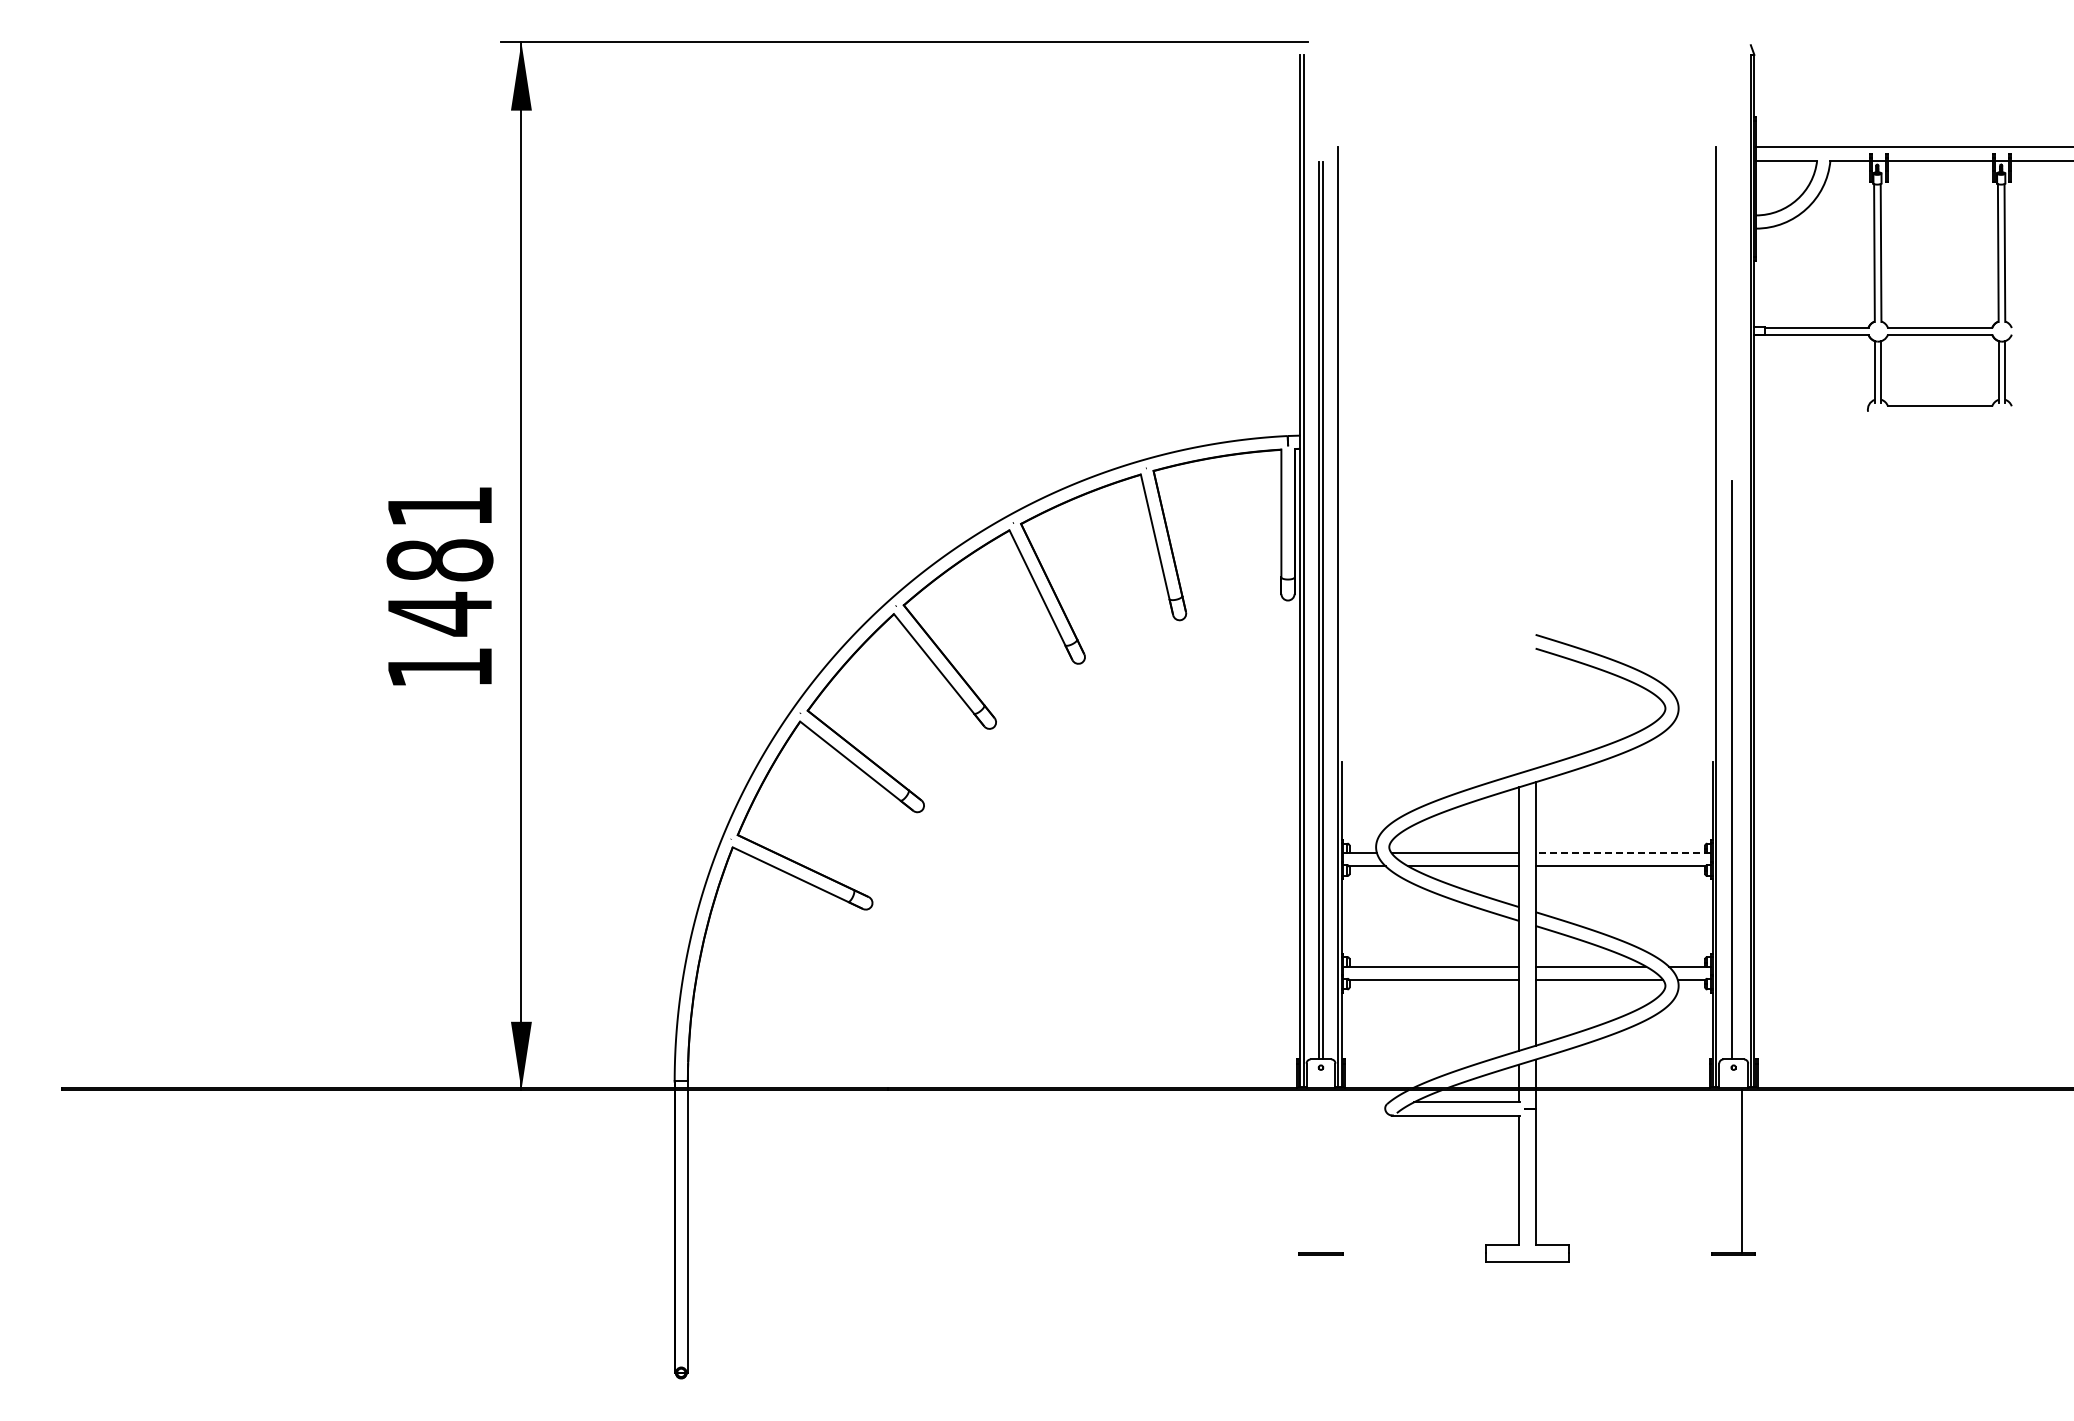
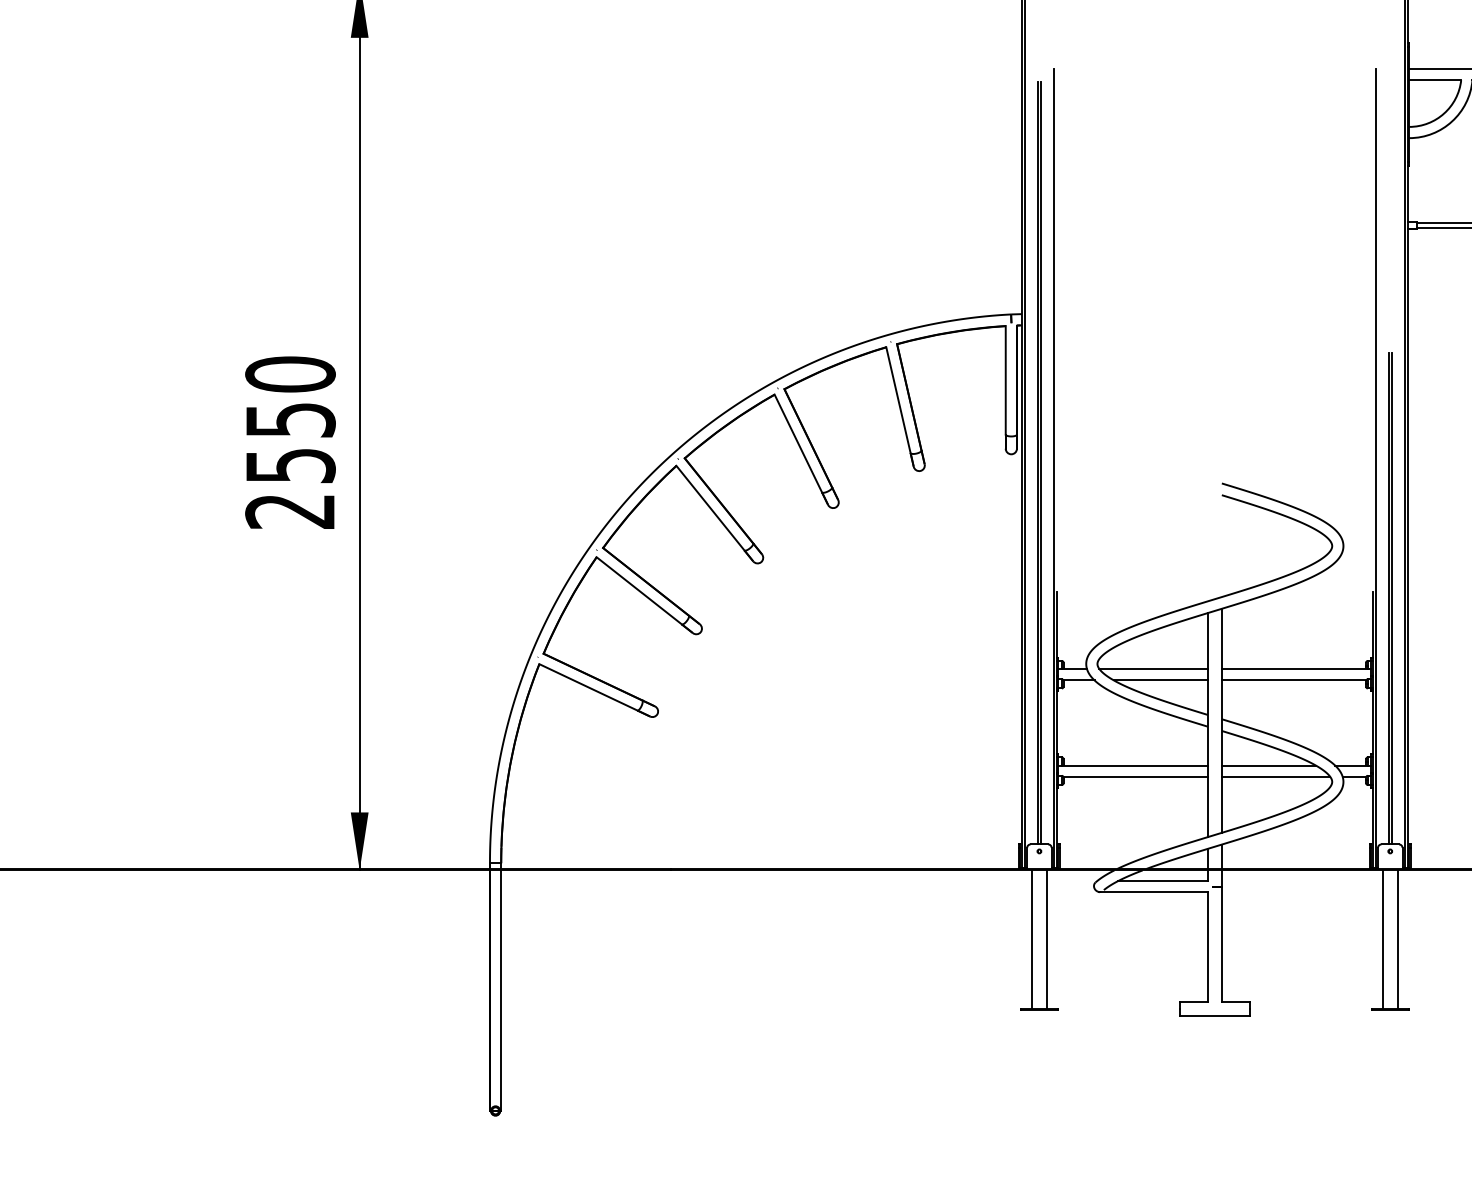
text: (439, 586) -> (290, 442), 1481 -> 2550
line: (1735, 770) -> (1391, 598), added
line: (1623, 853) -> (1296, 669), dashed -> solid
line: (1312, 1171) -> (1032, 939), added
line: (1329, 1171) -> (1046, 939), added
line: (1725, 1171) -> (1383, 939), added

